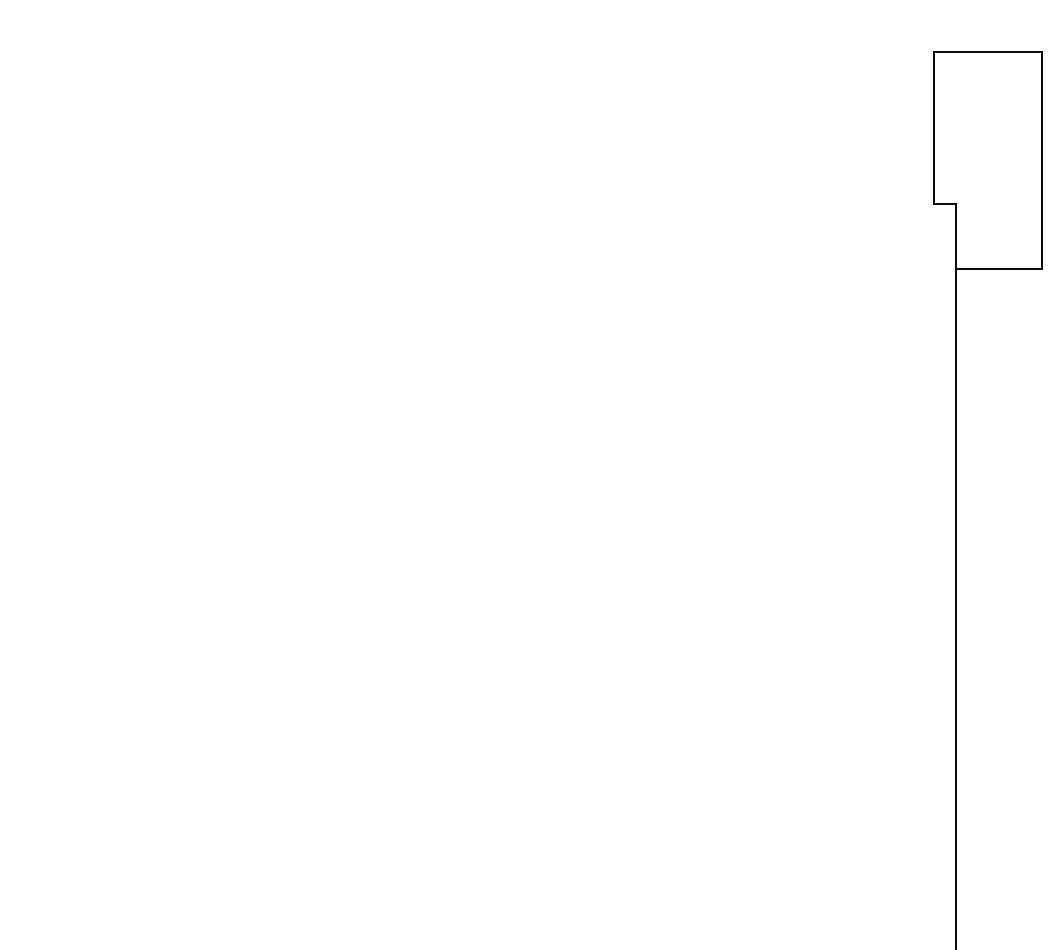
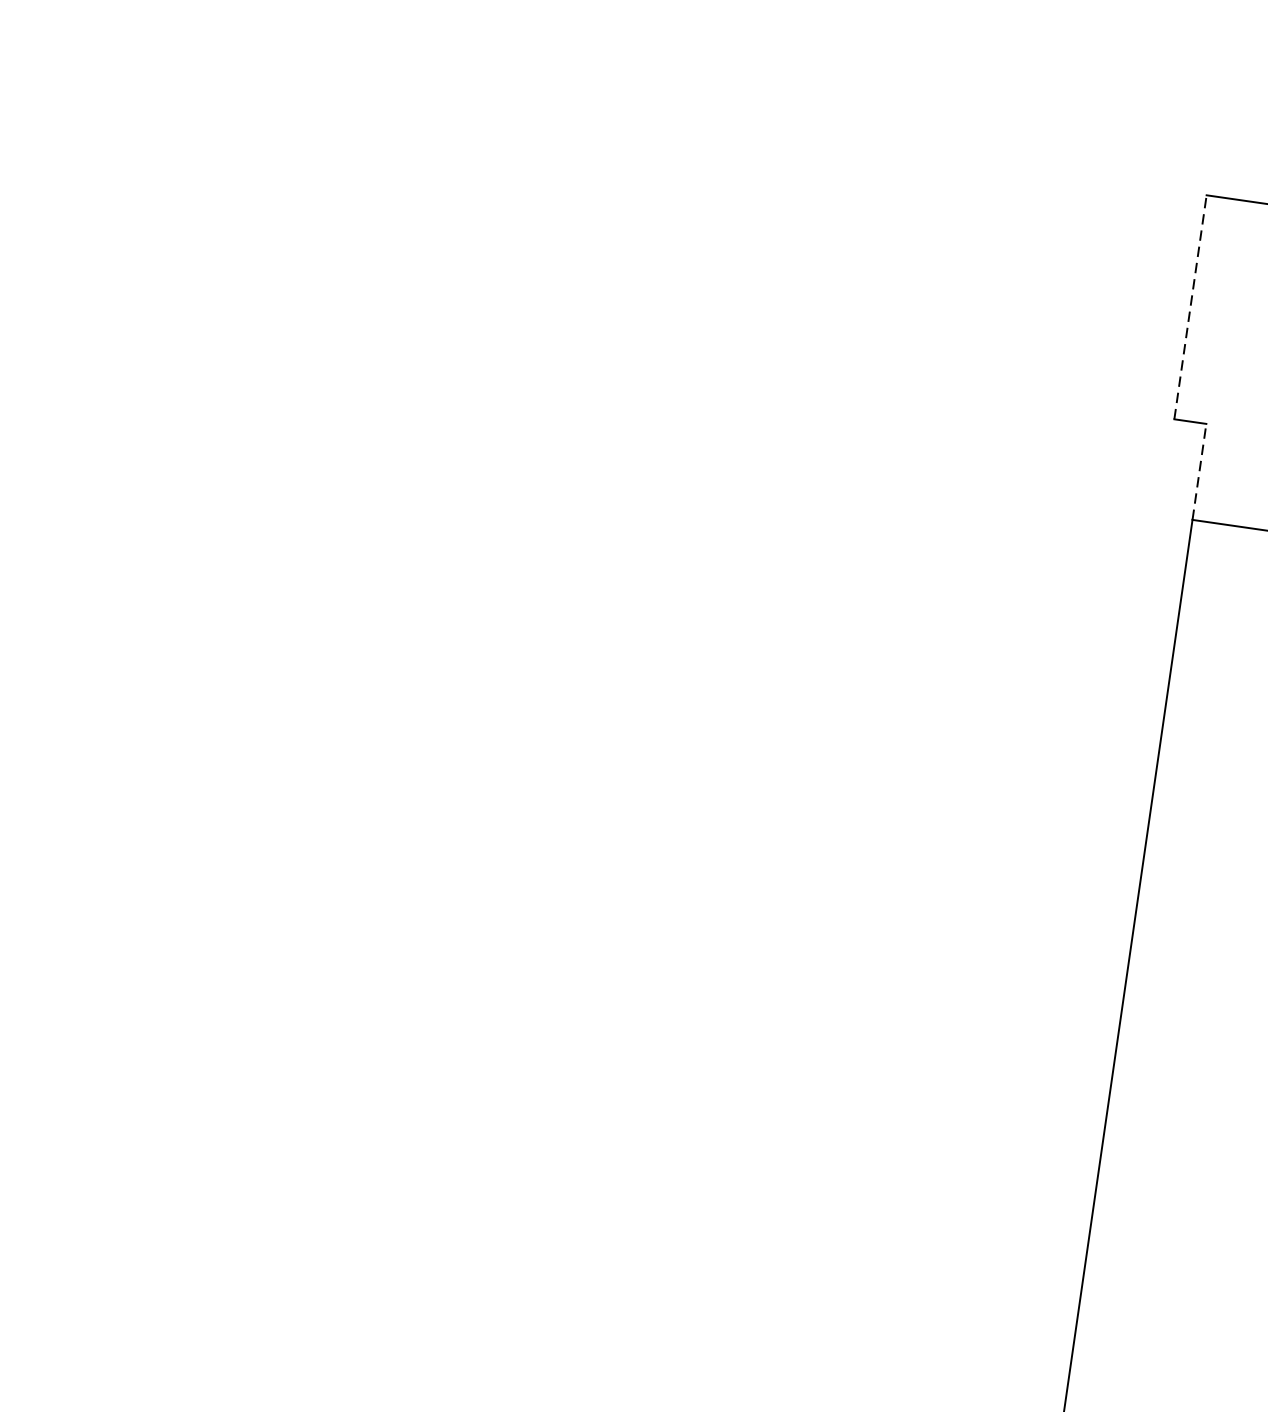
line: (934, 127) -> (1191, 307), solid -> dashed
line: (955, 236) -> (1199, 472), solid -> dashed

